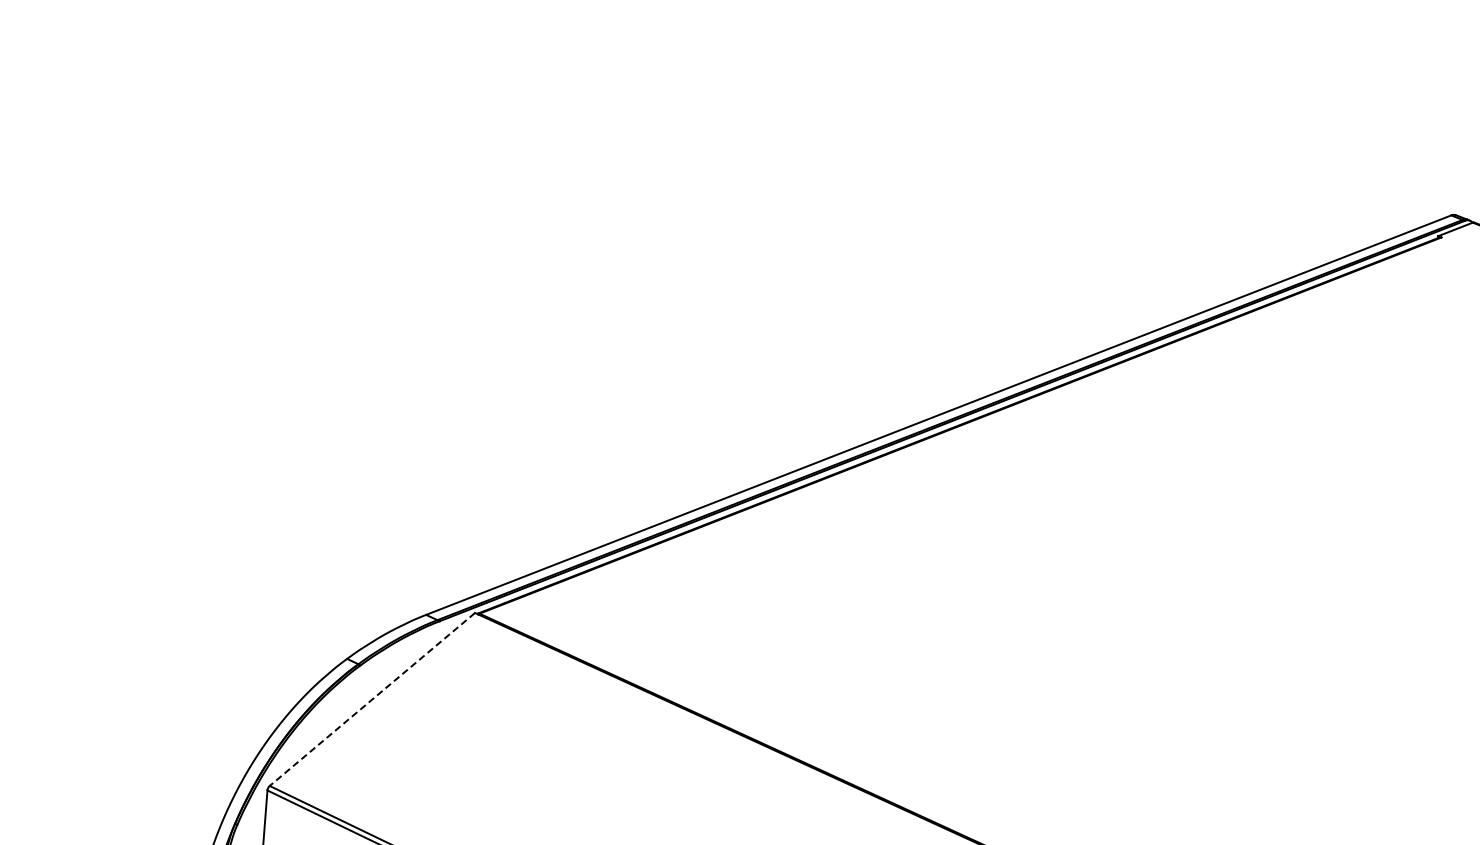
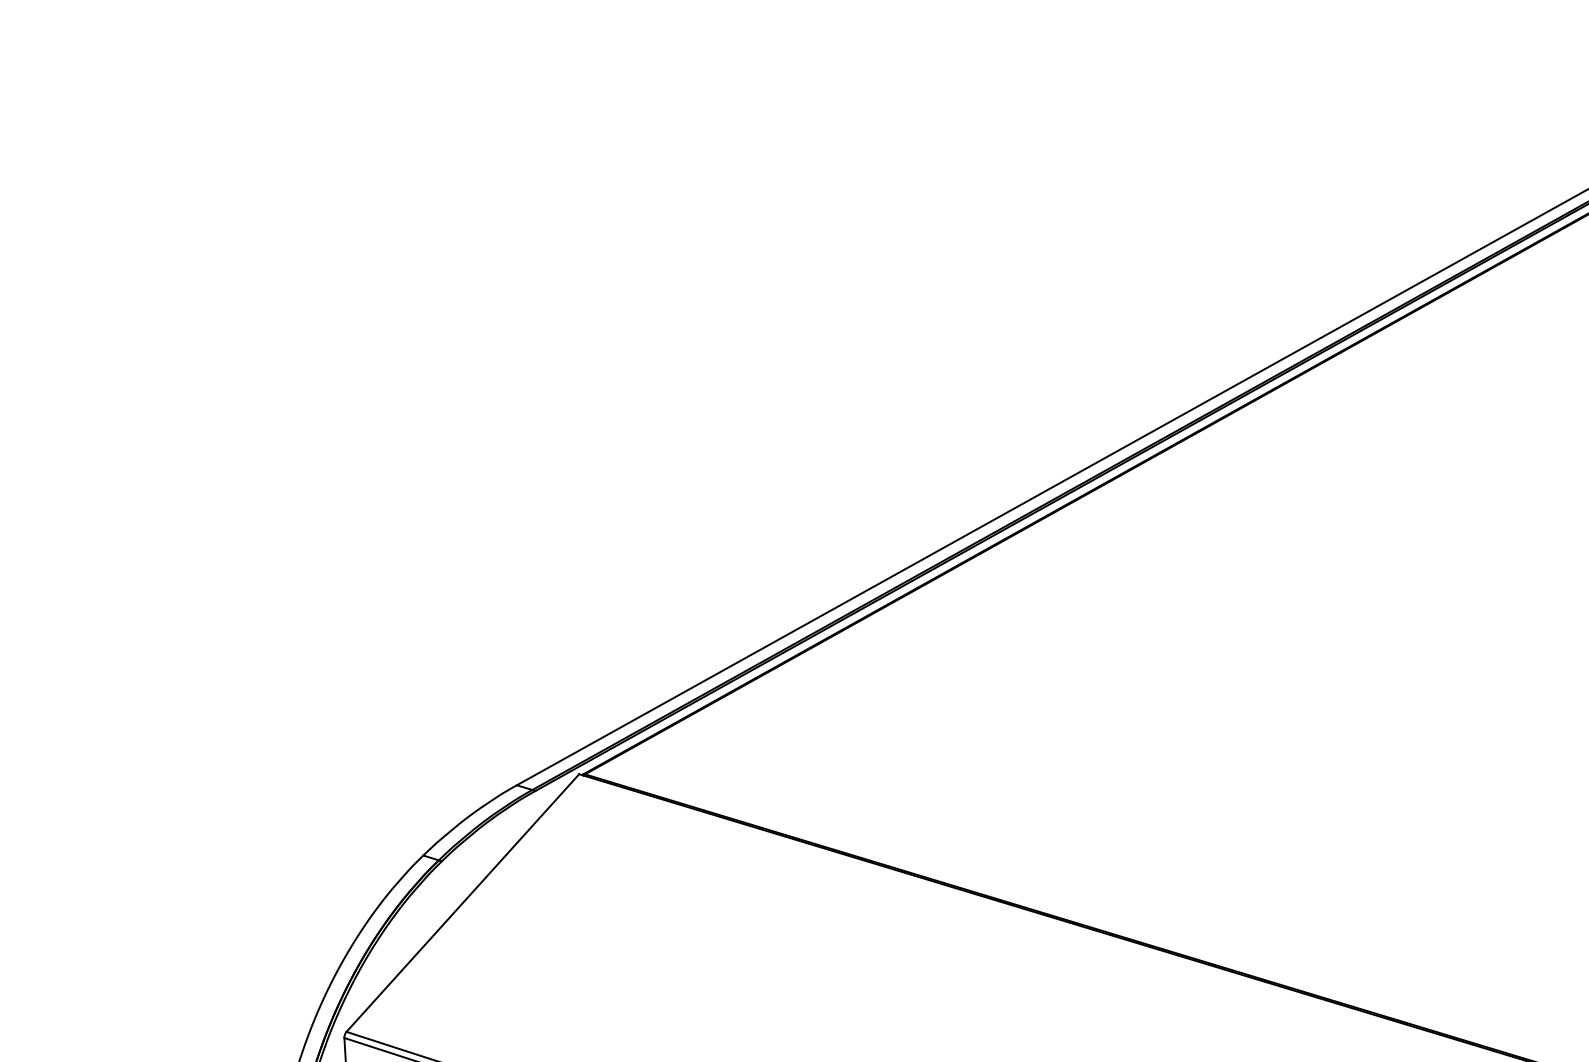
line: (372, 699) -> (462, 903), dashed -> solid

